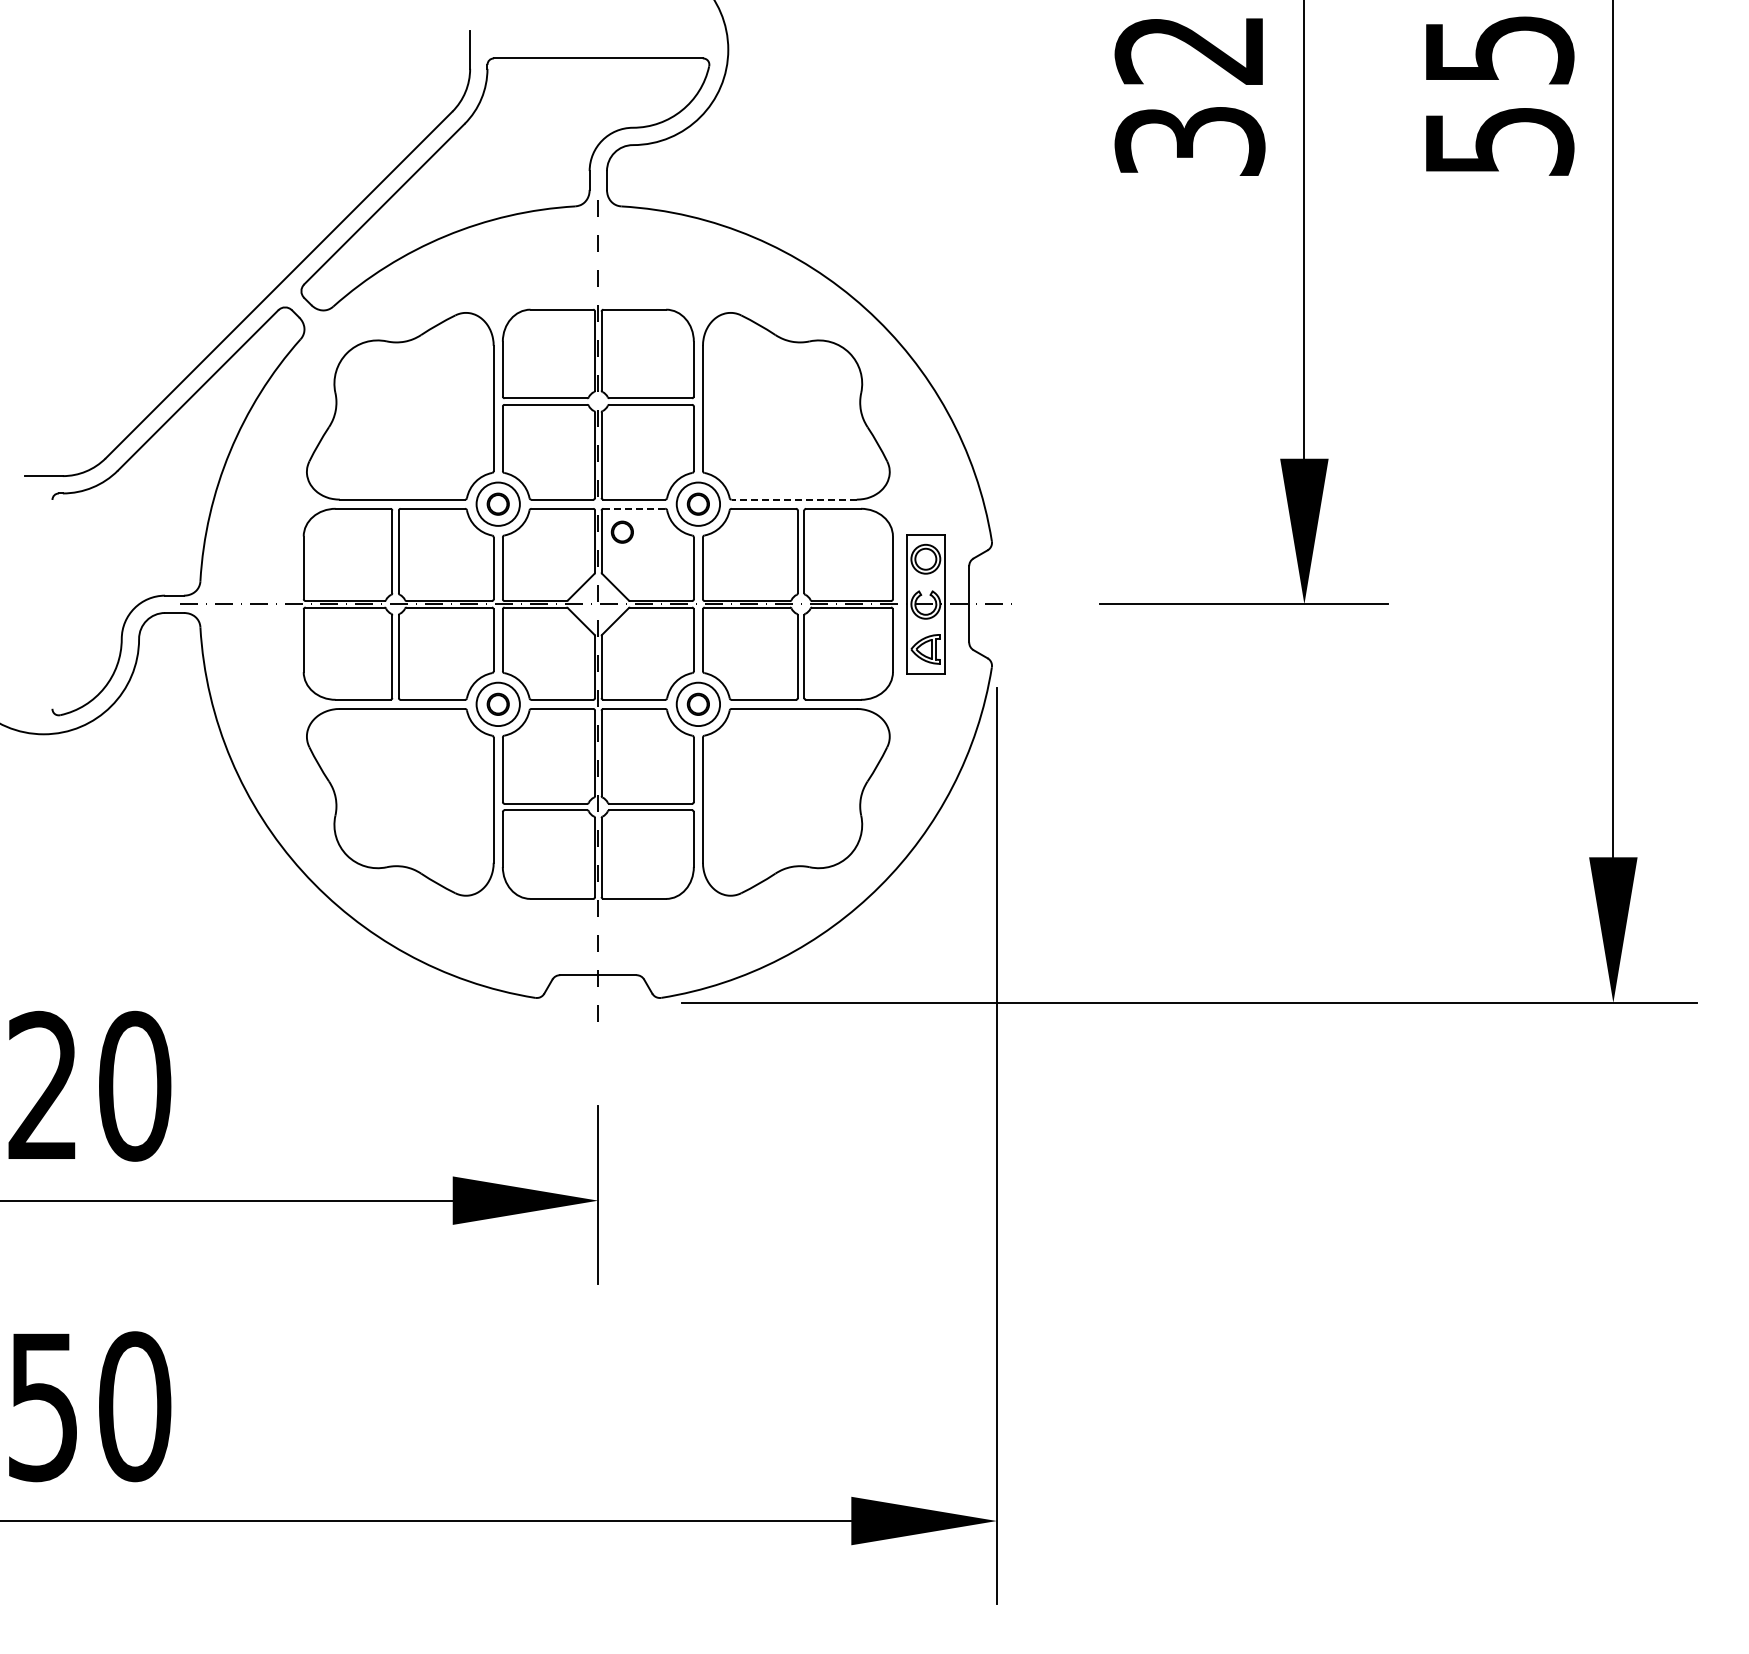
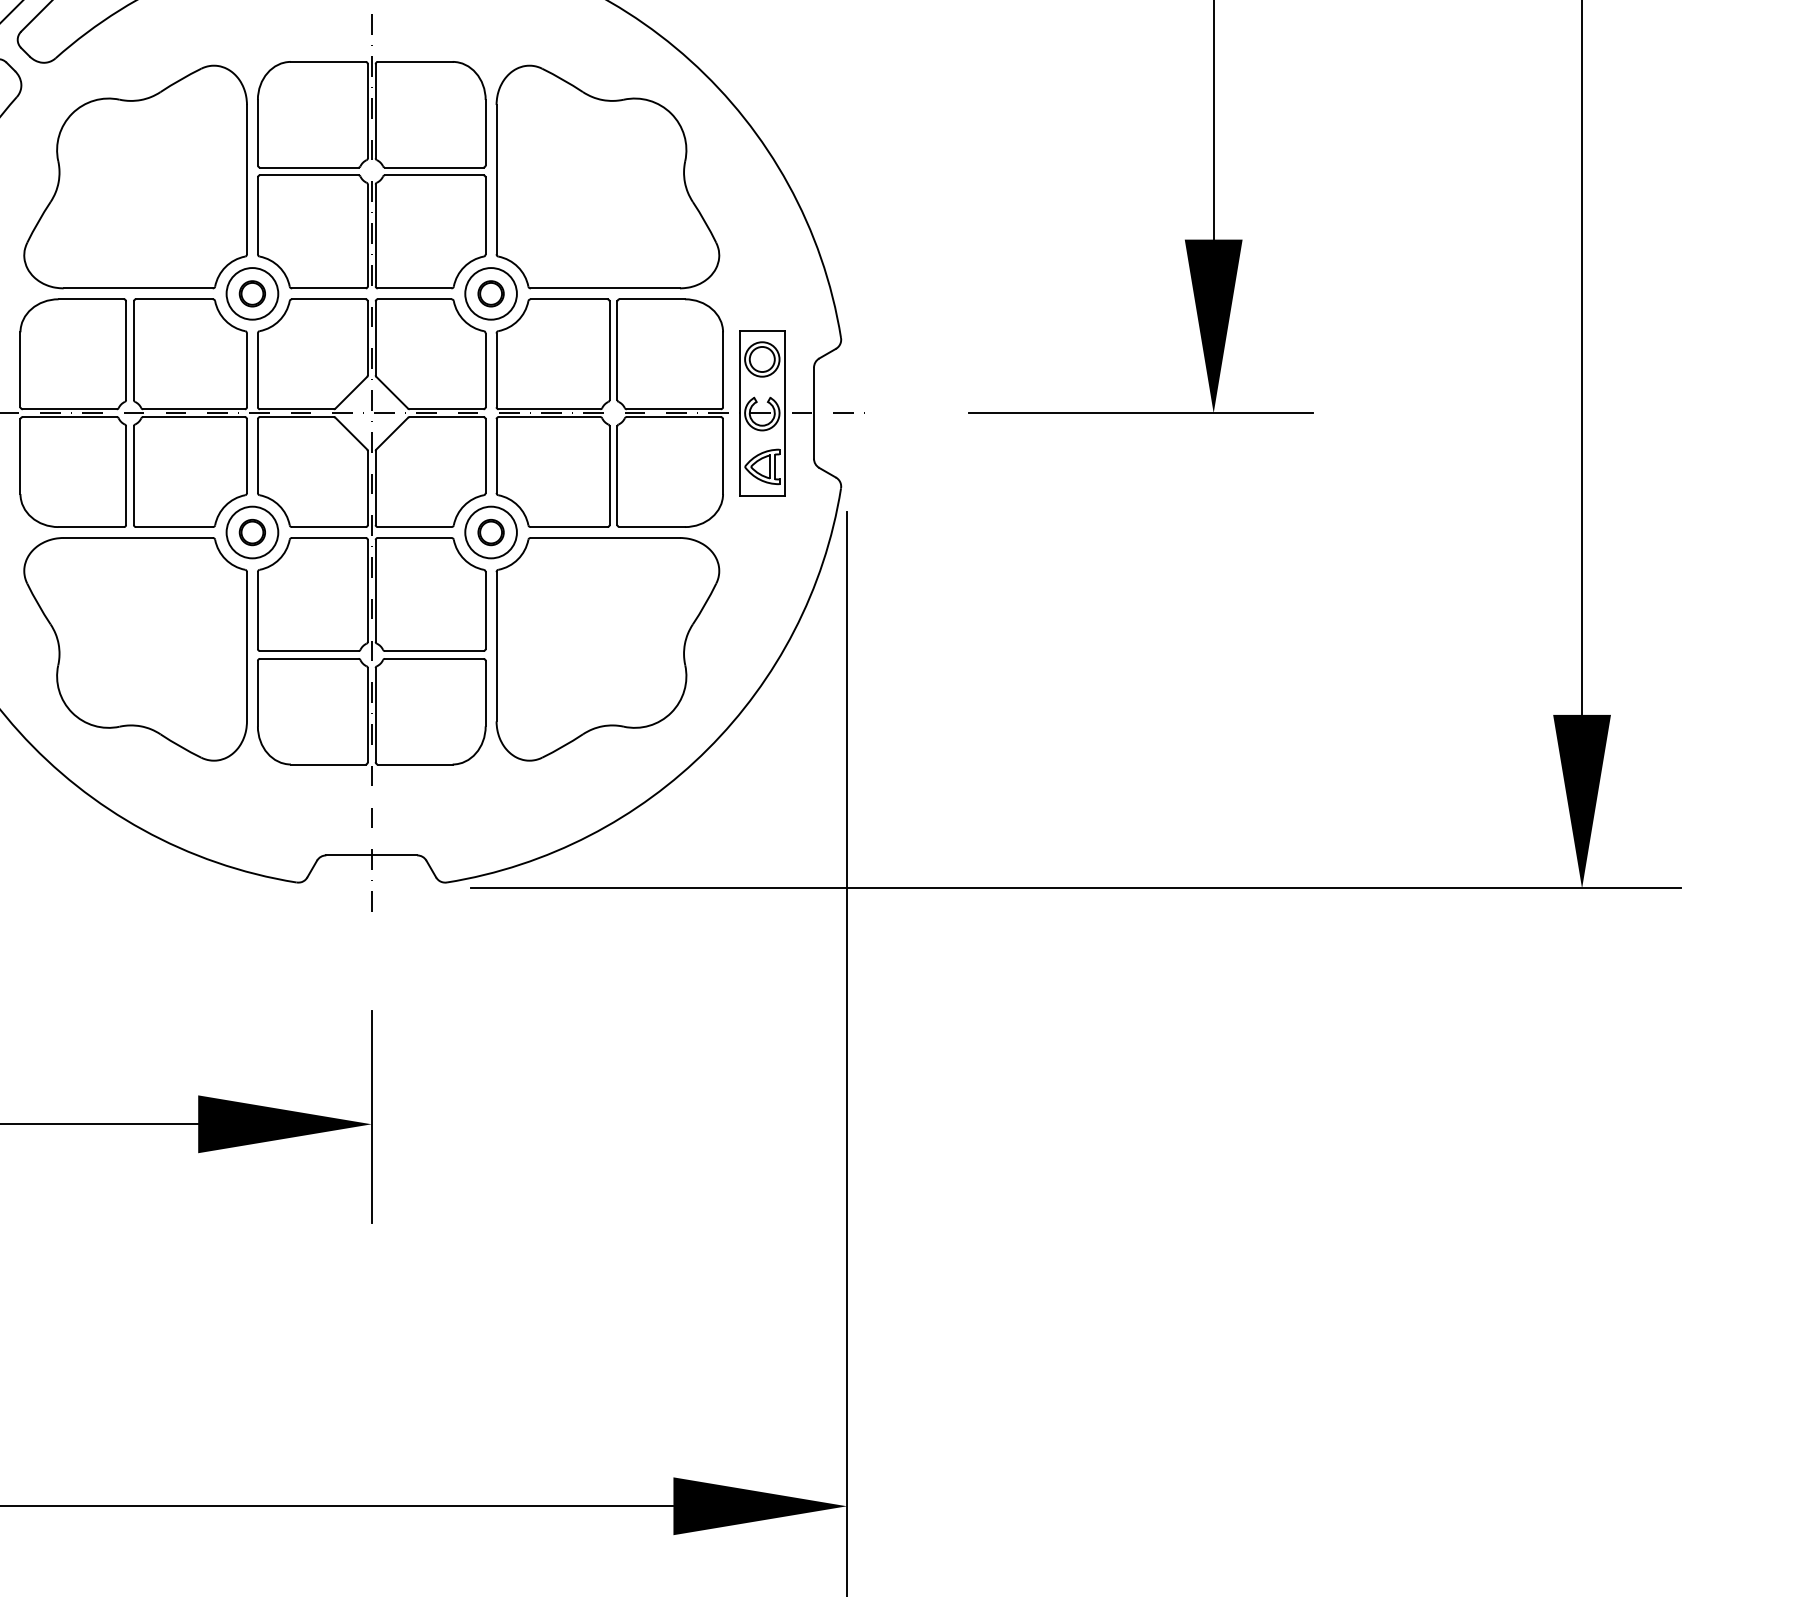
line: (794, 499) -> (605, 288), dashed -> solid
line: (634, 508) -> (414, 298), dashed -> solid
part: (621, 531) -> (399, 326), removed

